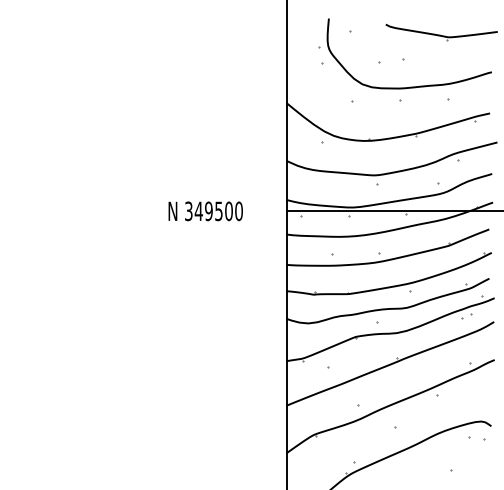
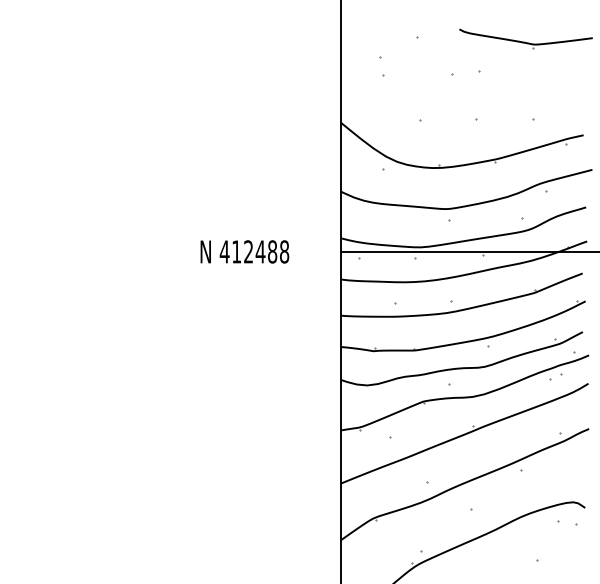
curve: (409, 86) -> (487, 103), removed
text: (213, 211) -> (254, 251), 349500 -> 412488

